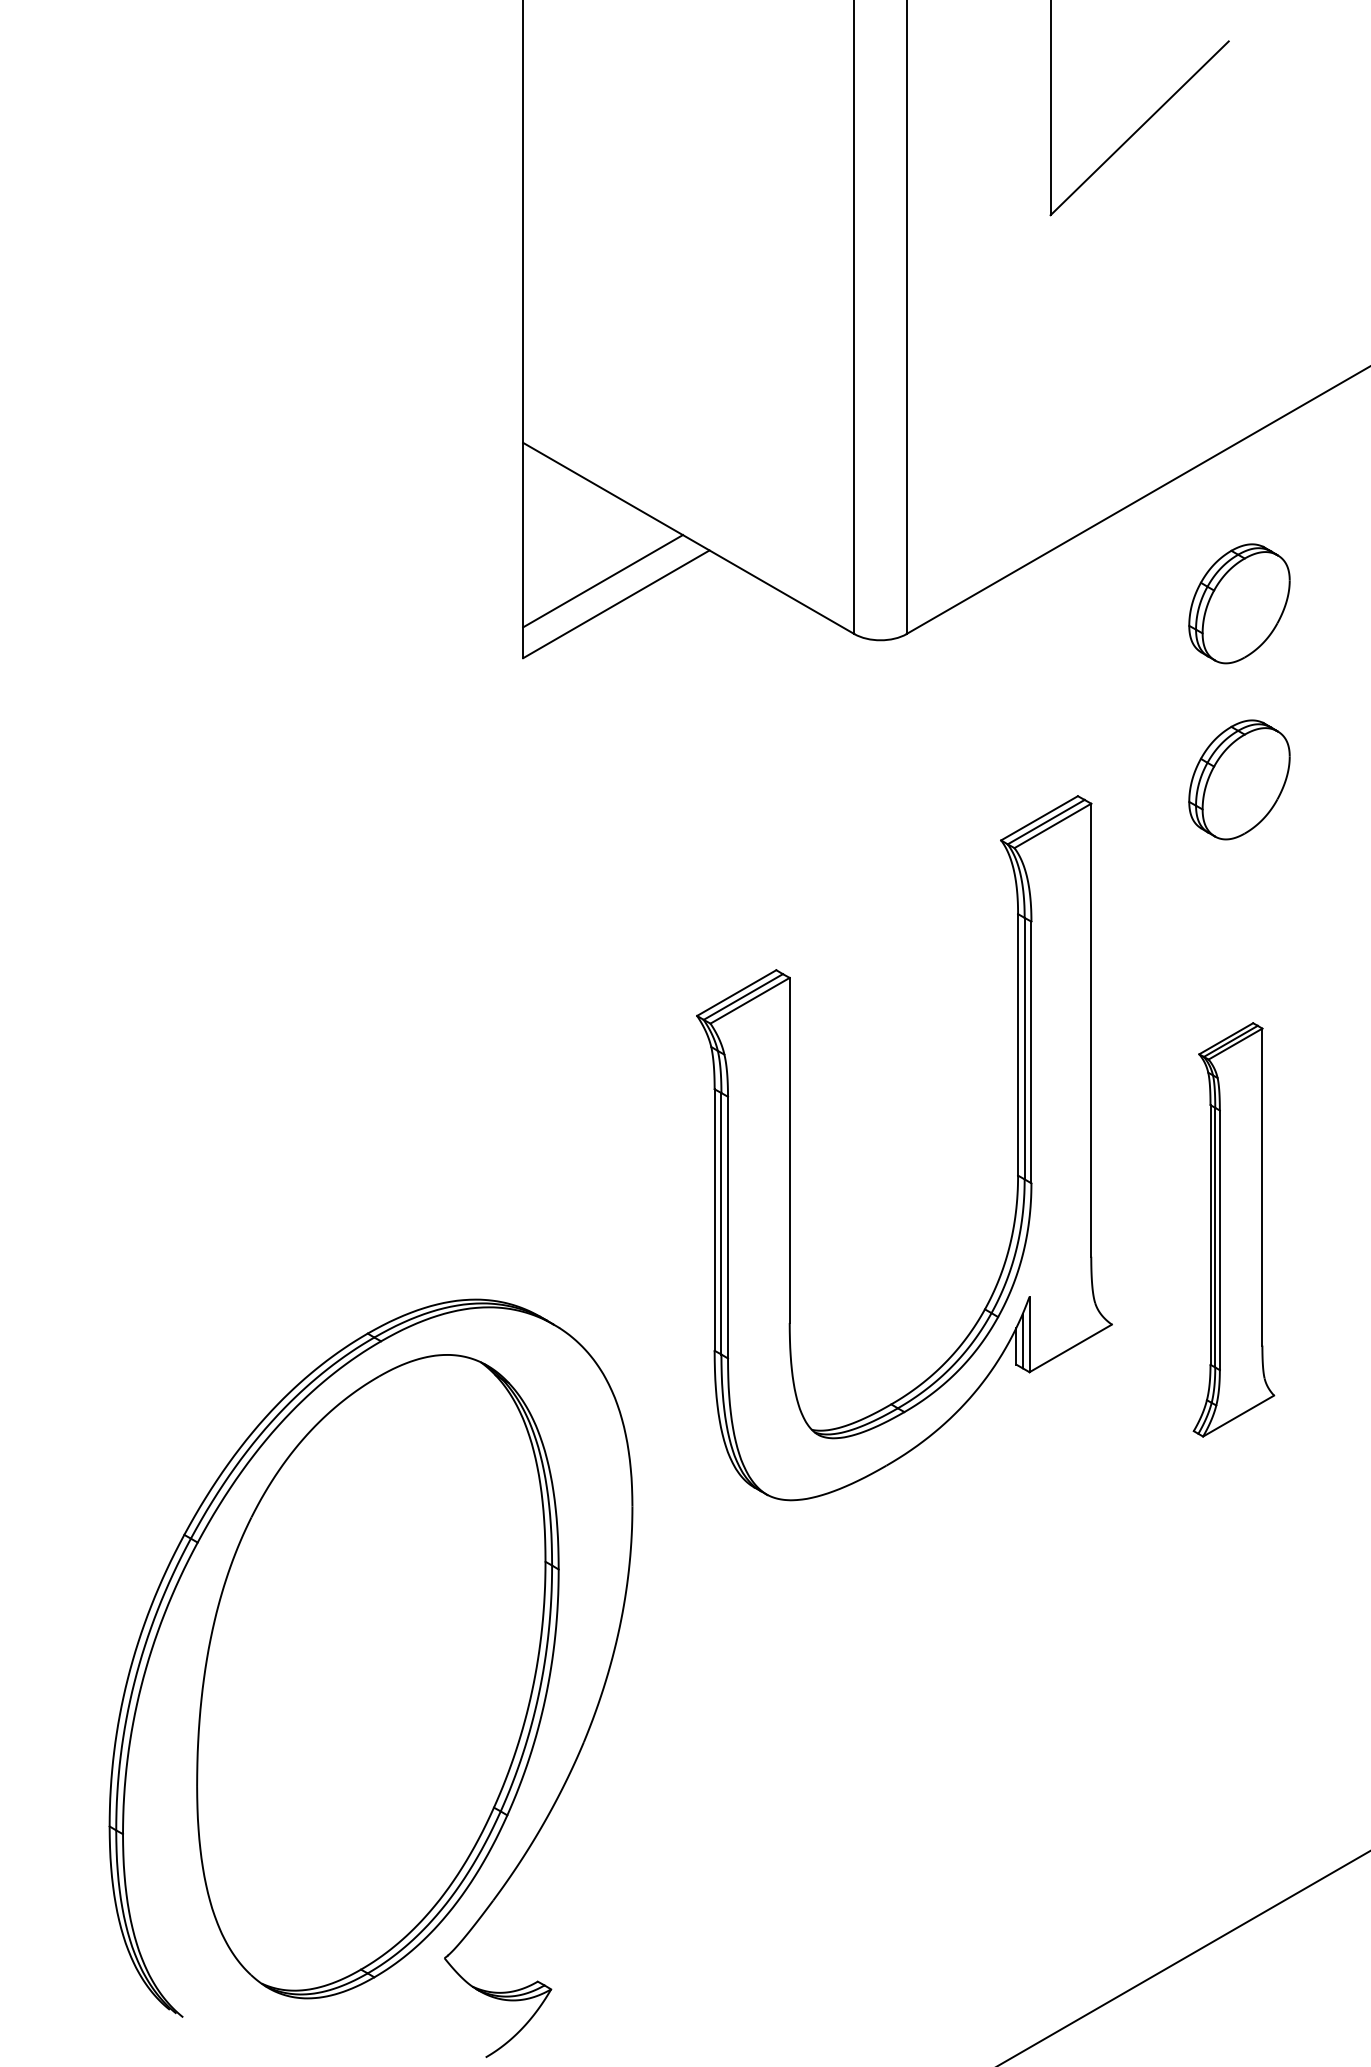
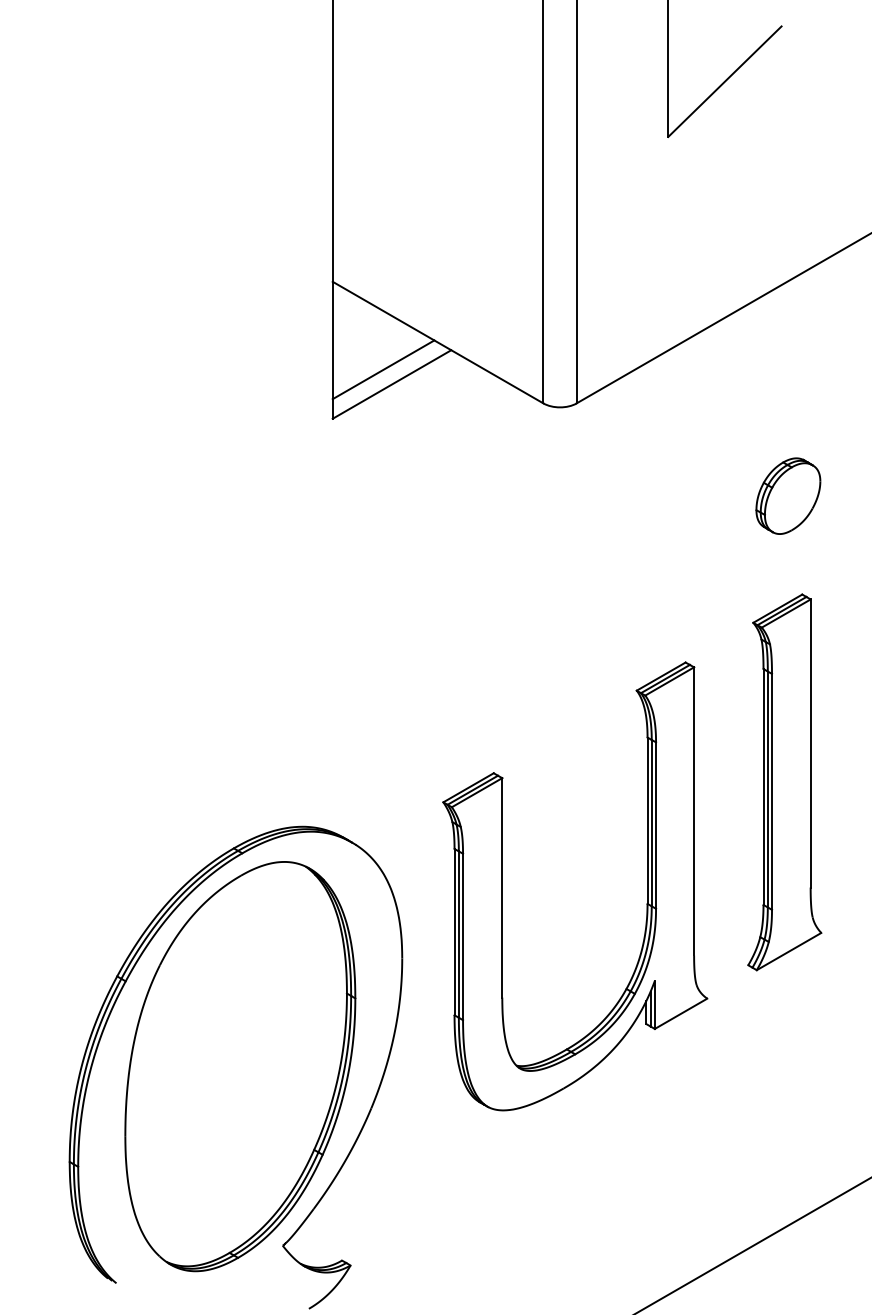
part: (1239, 602) -> (788, 383), removed
part: (1017, 1148) -> (647, 886), moved
part: (1233, 1230) -> (784, 782), size x1.43

